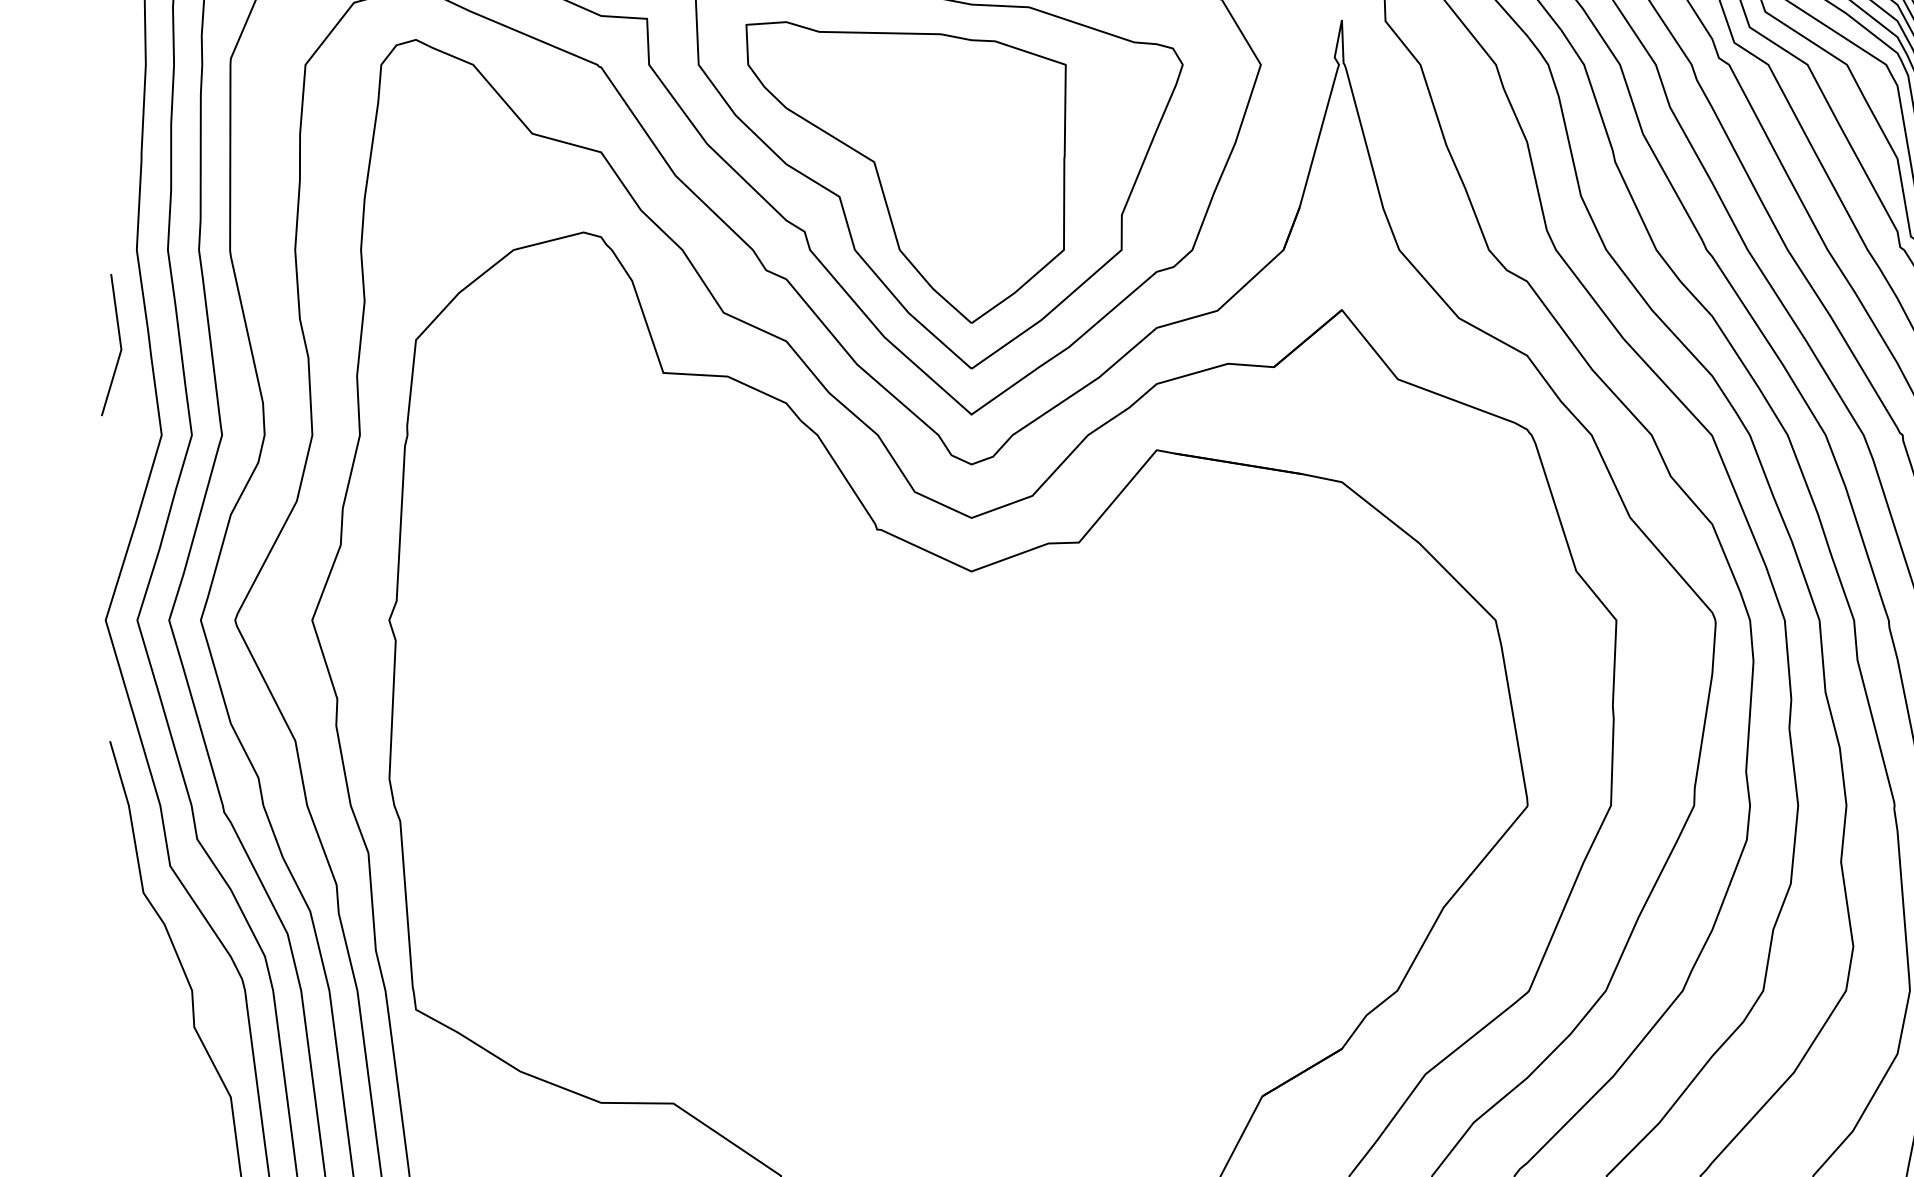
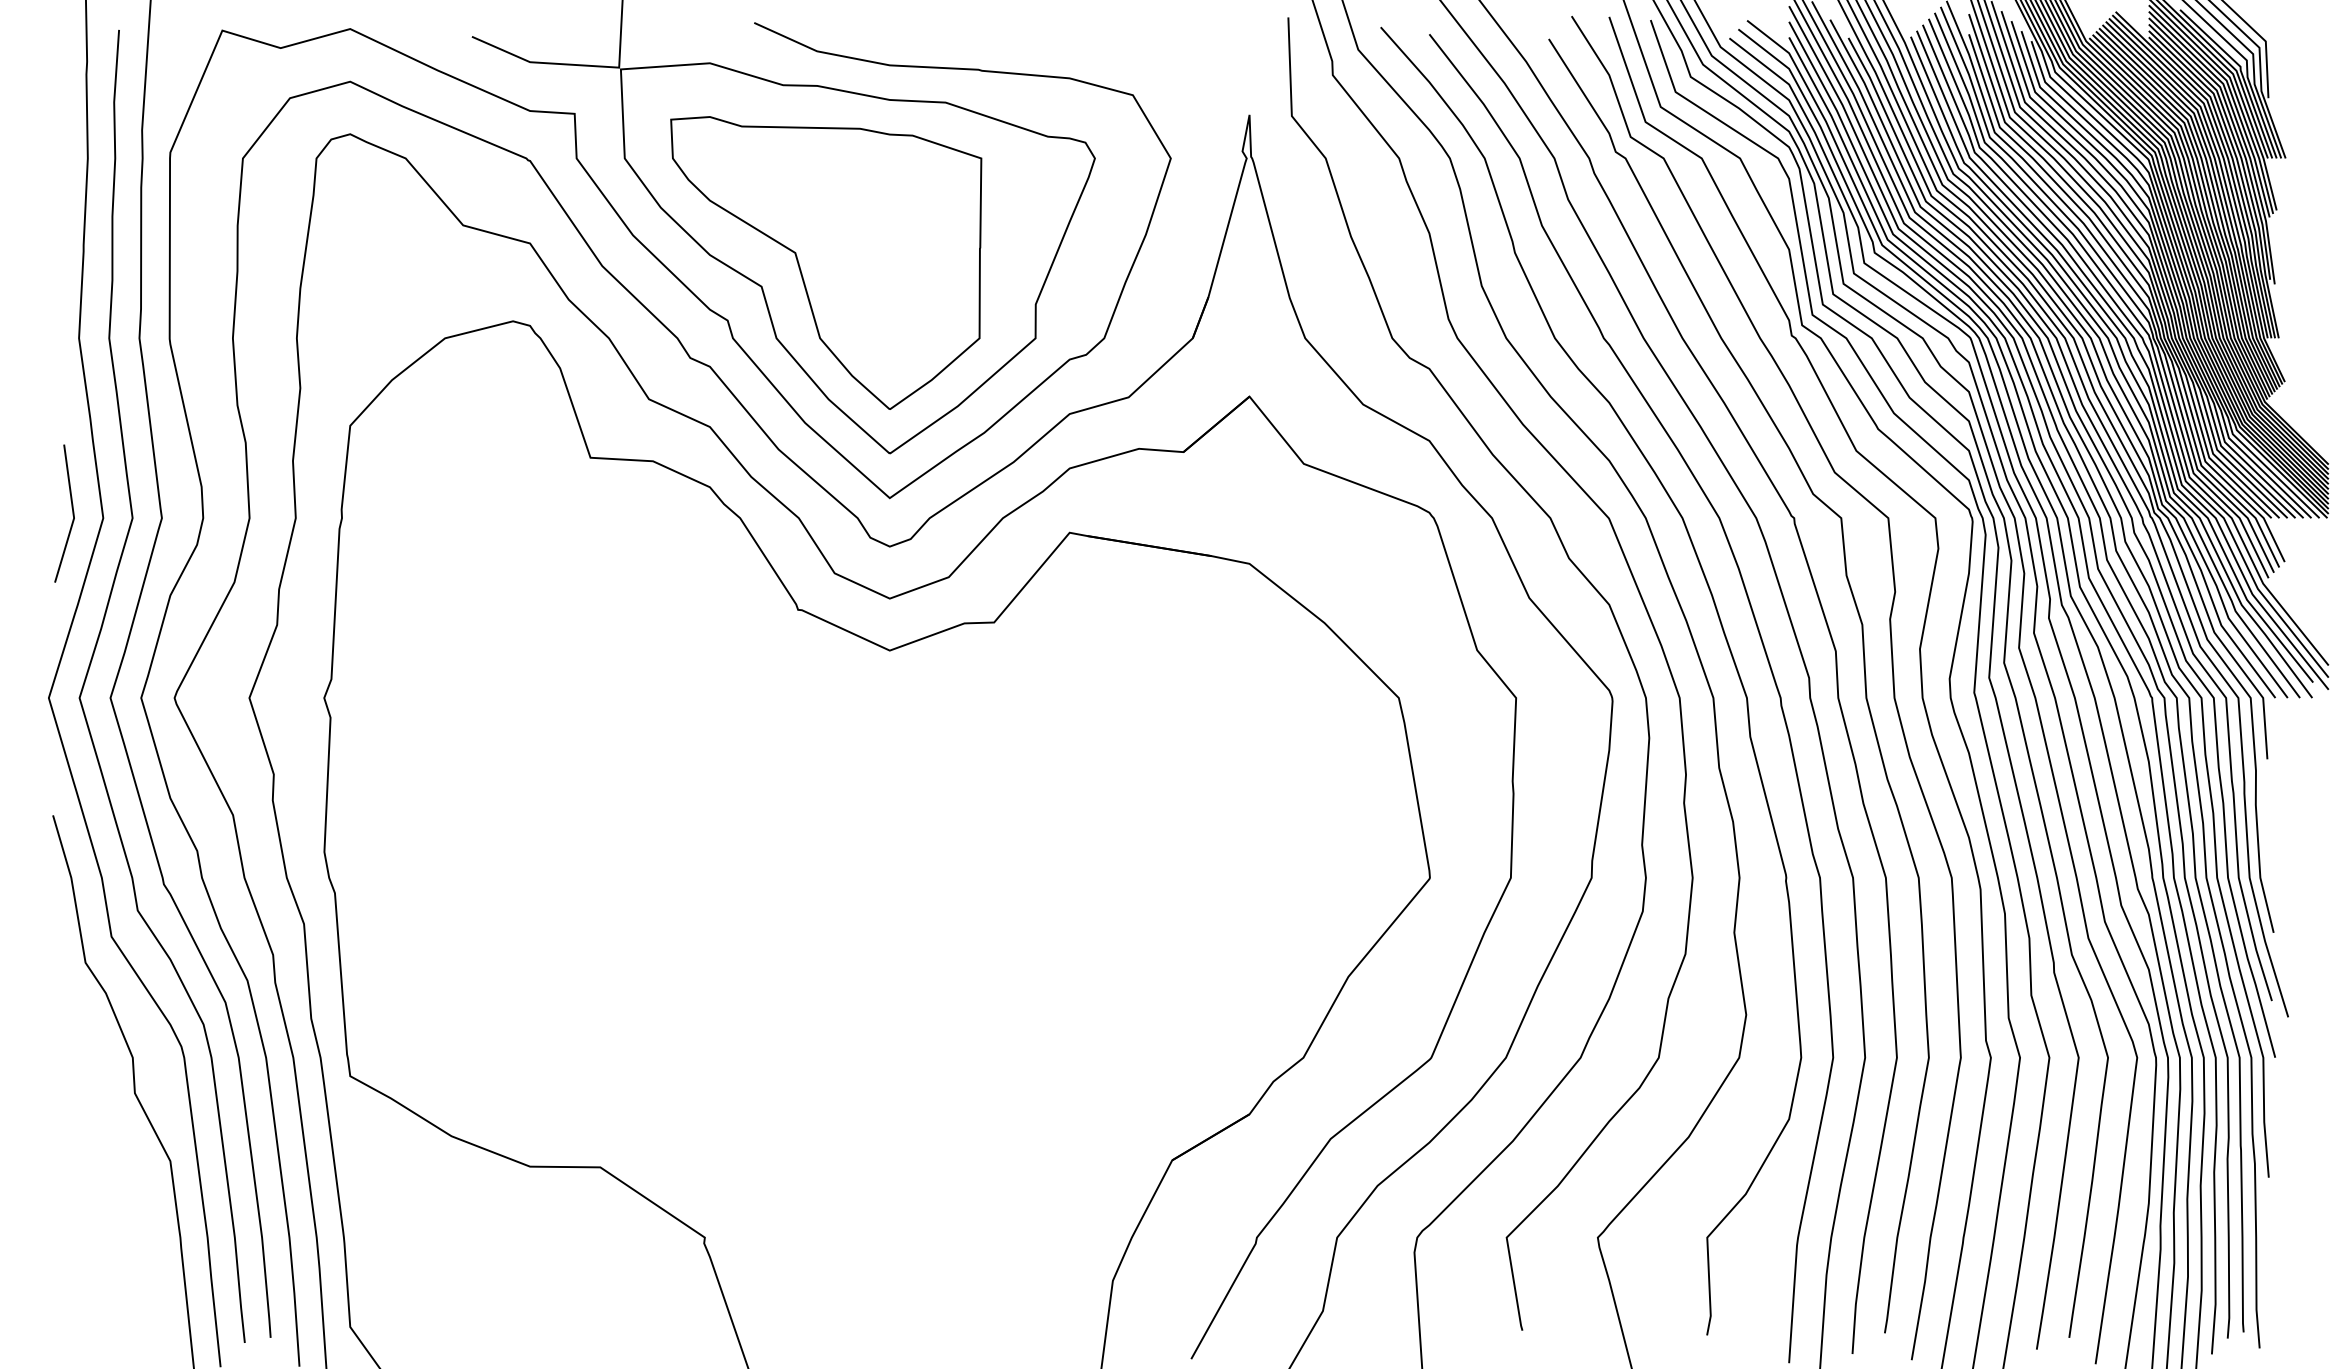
line: (119, 344) -> (72, 513), moved

